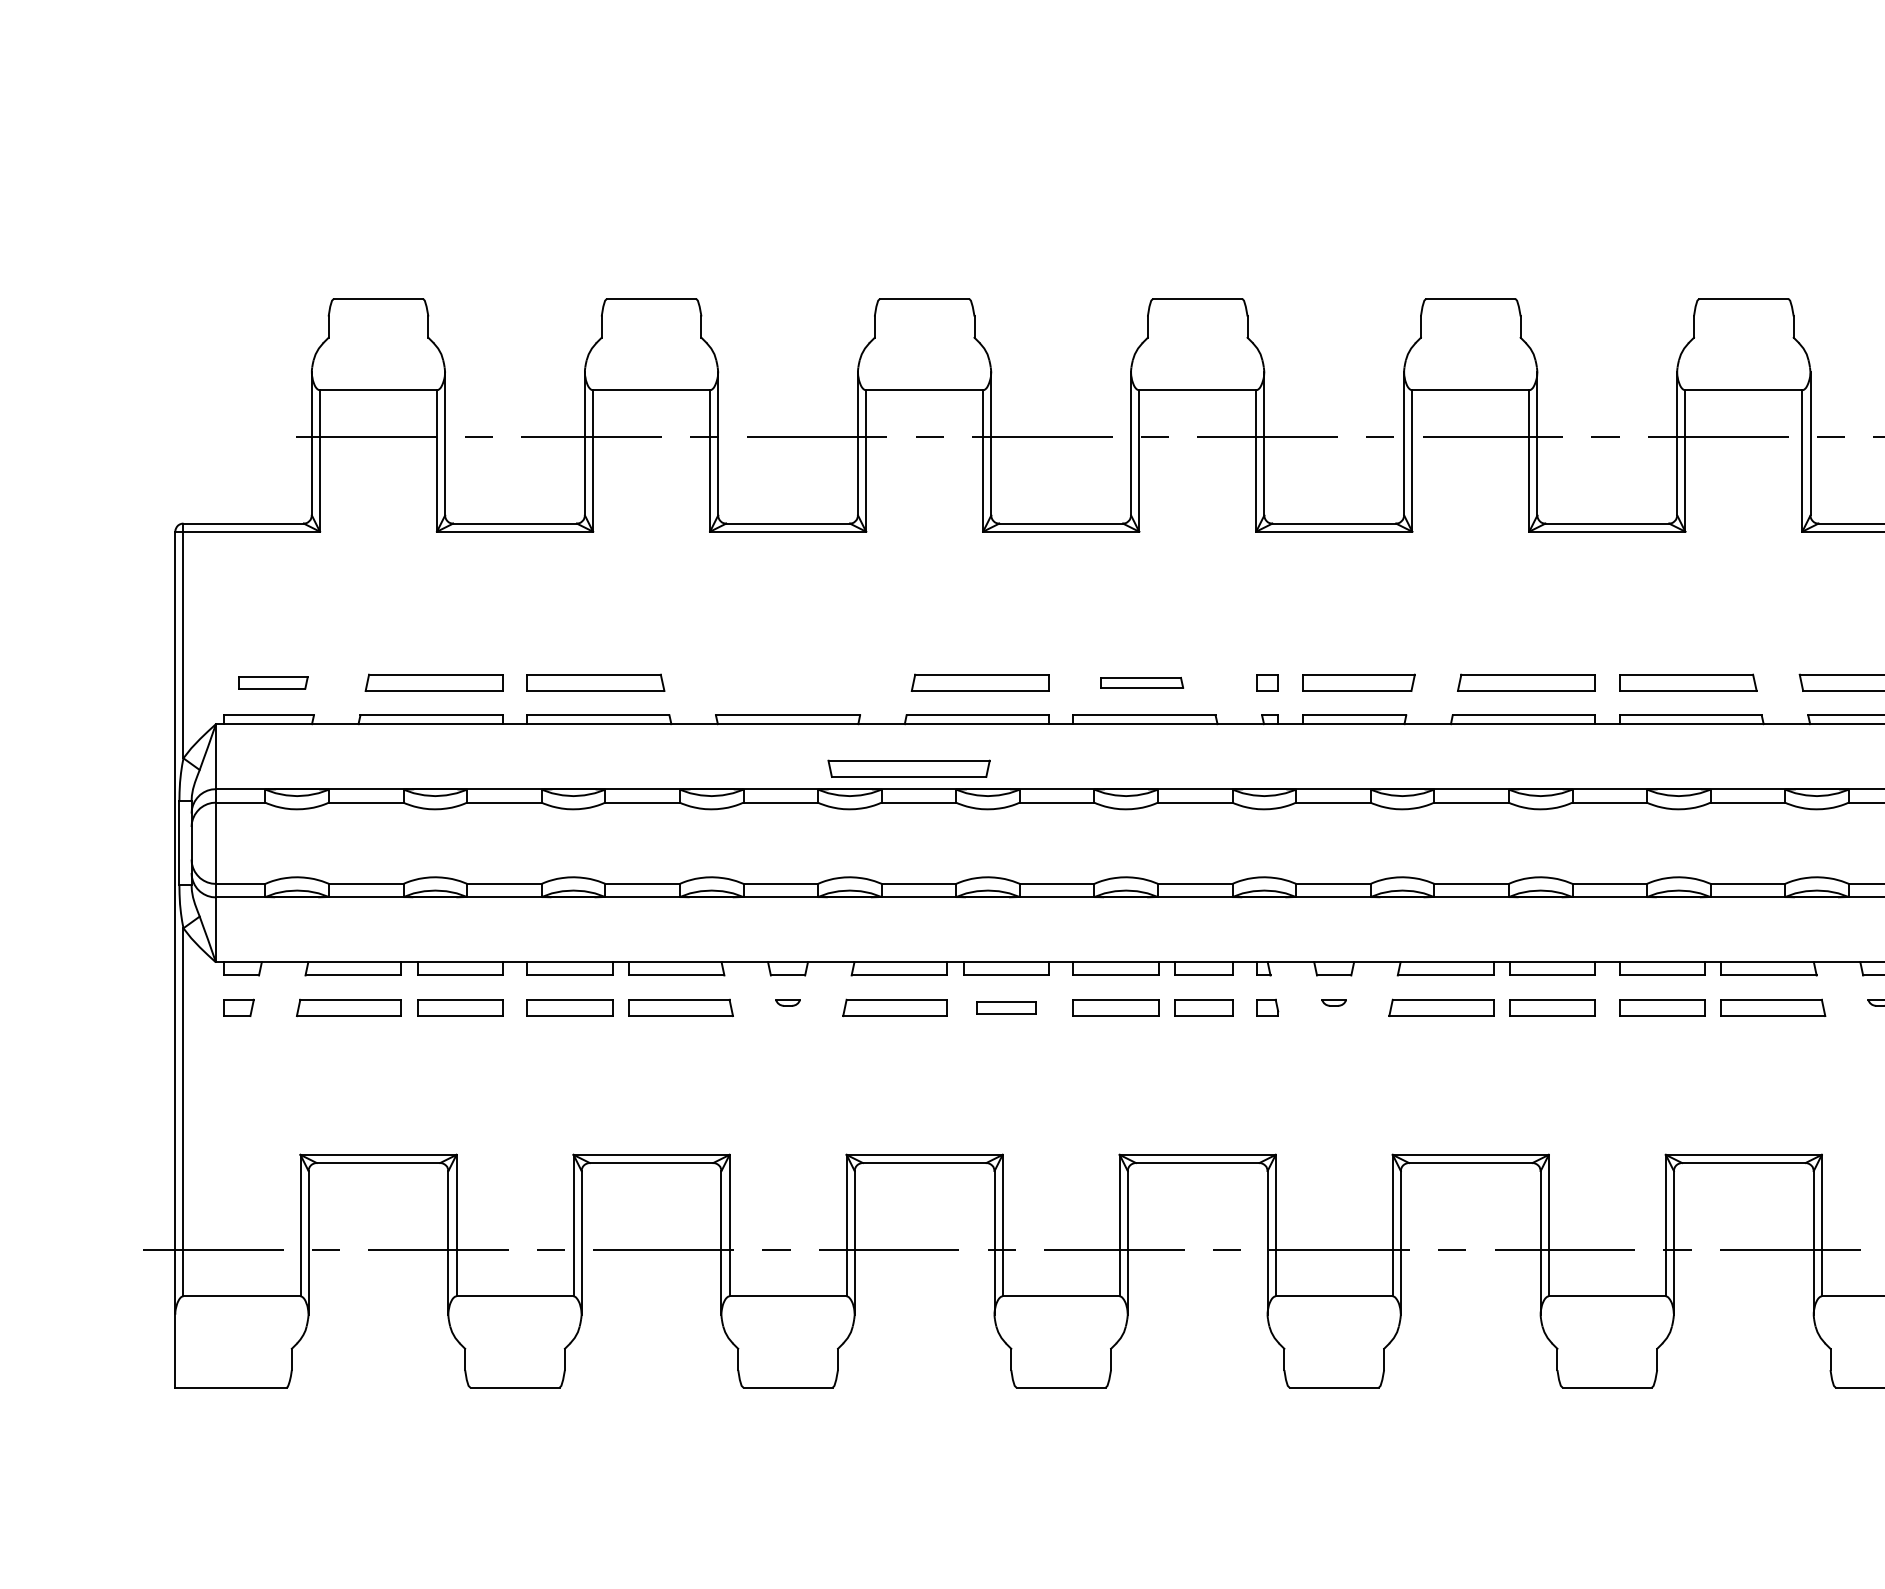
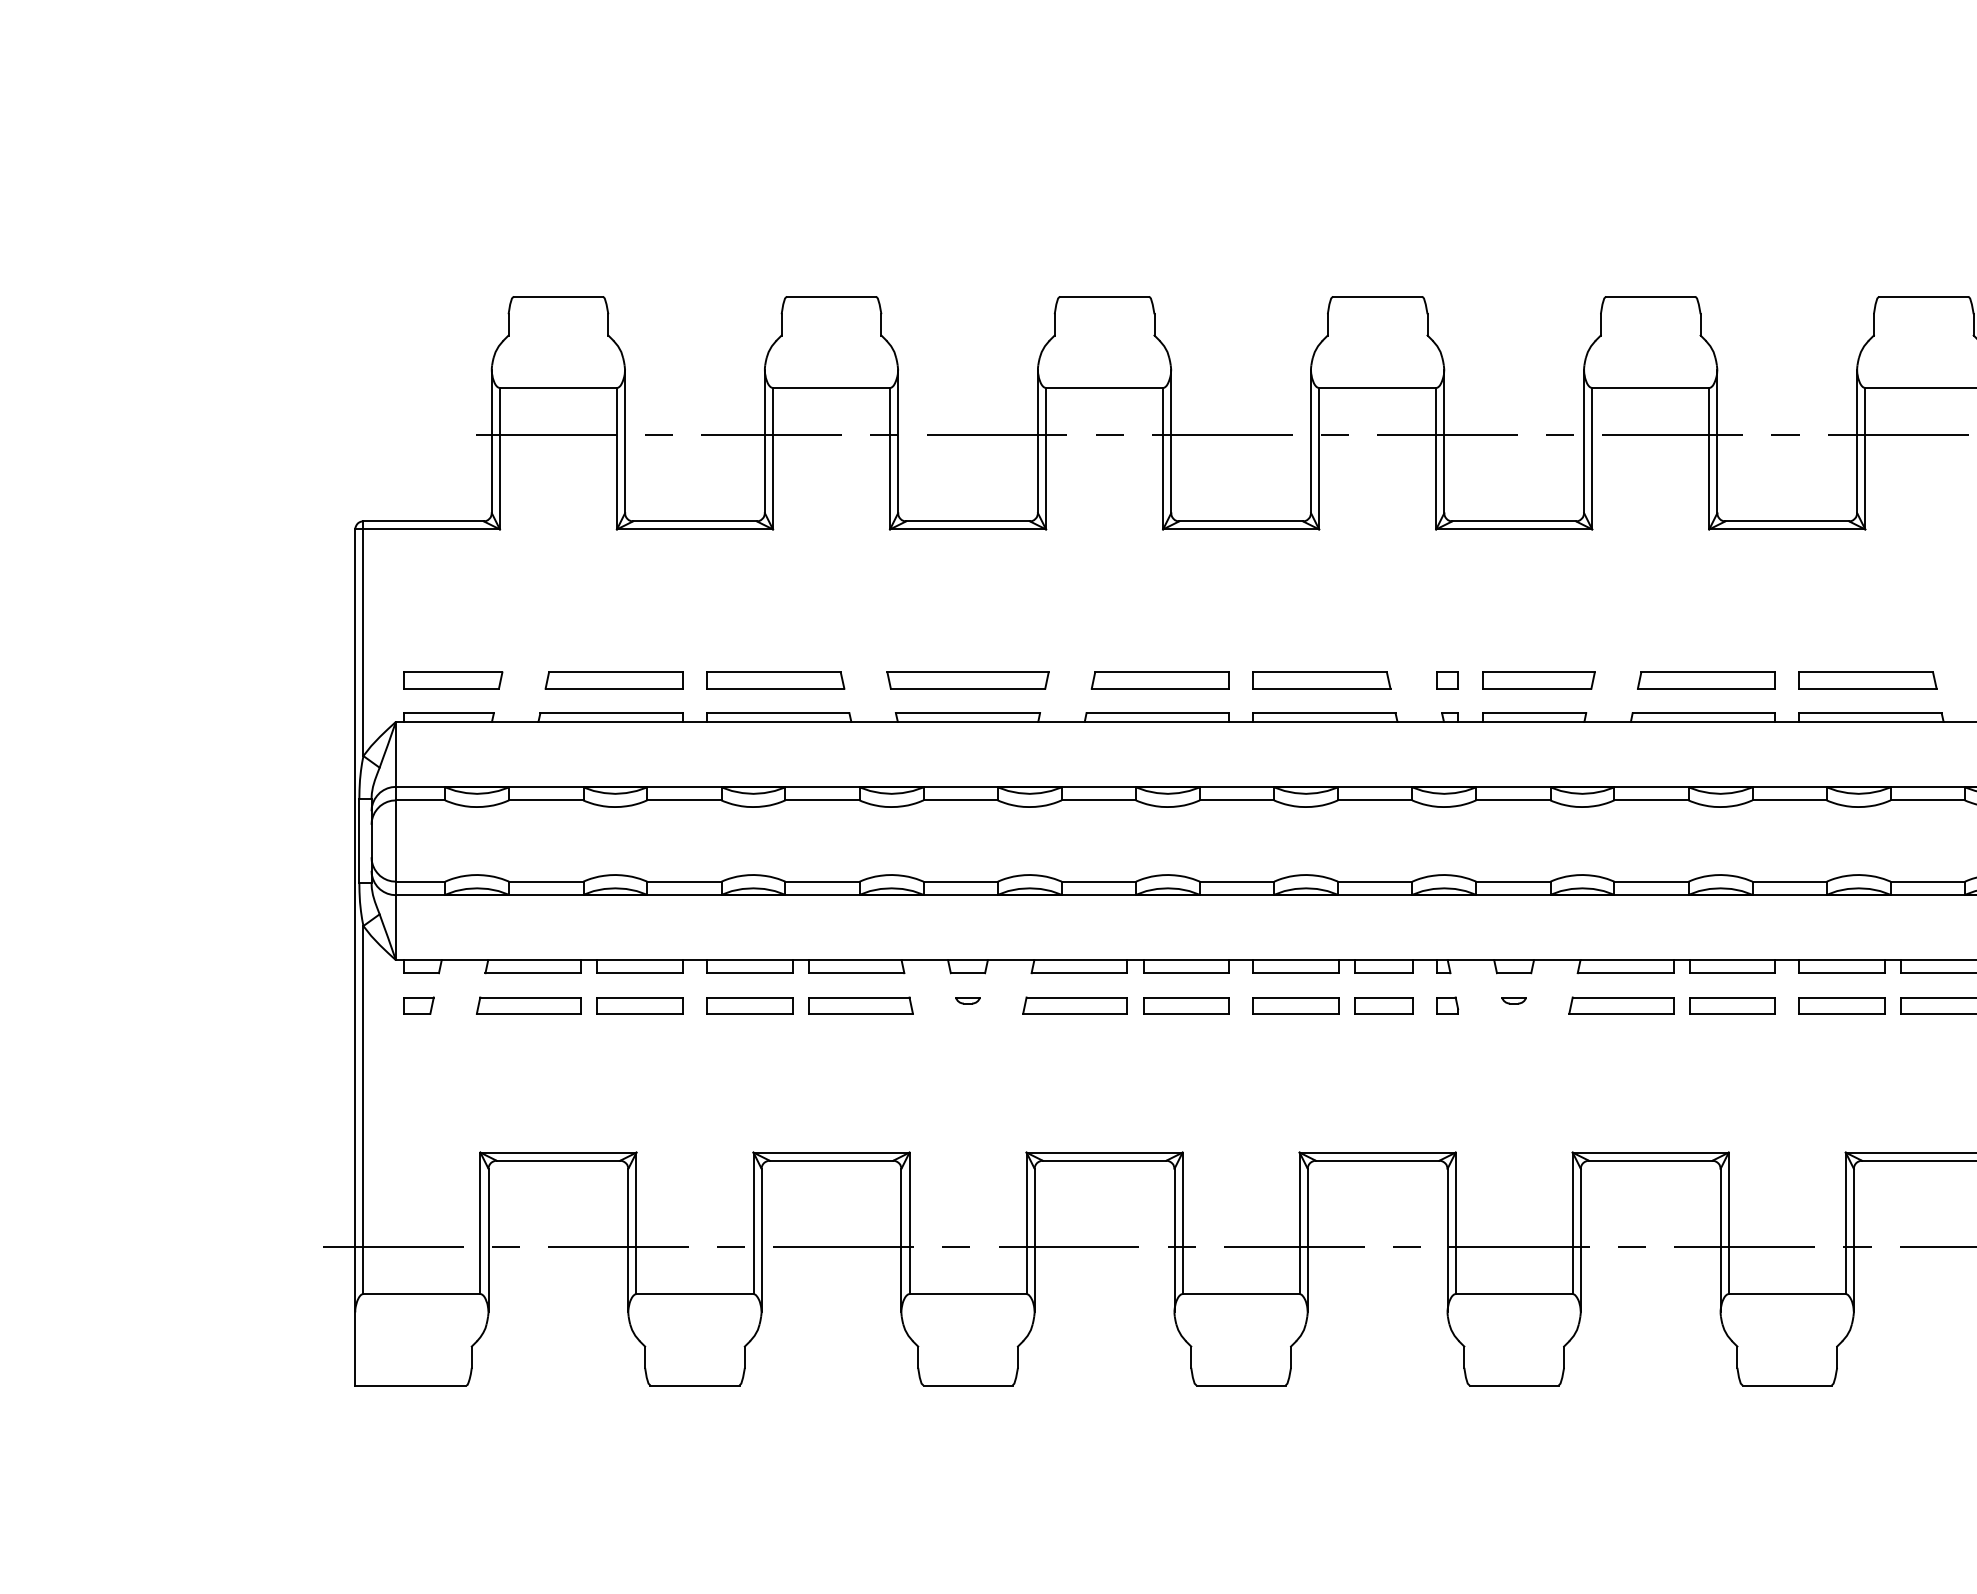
part: (273, 682) -> (453, 680), size x1.43
part: (1141, 682) -> (1321, 680), size x1.67
part: (908, 768) -> (967, 680), moved
part: (1006, 1007) -> (1186, 1005), size x1.43

